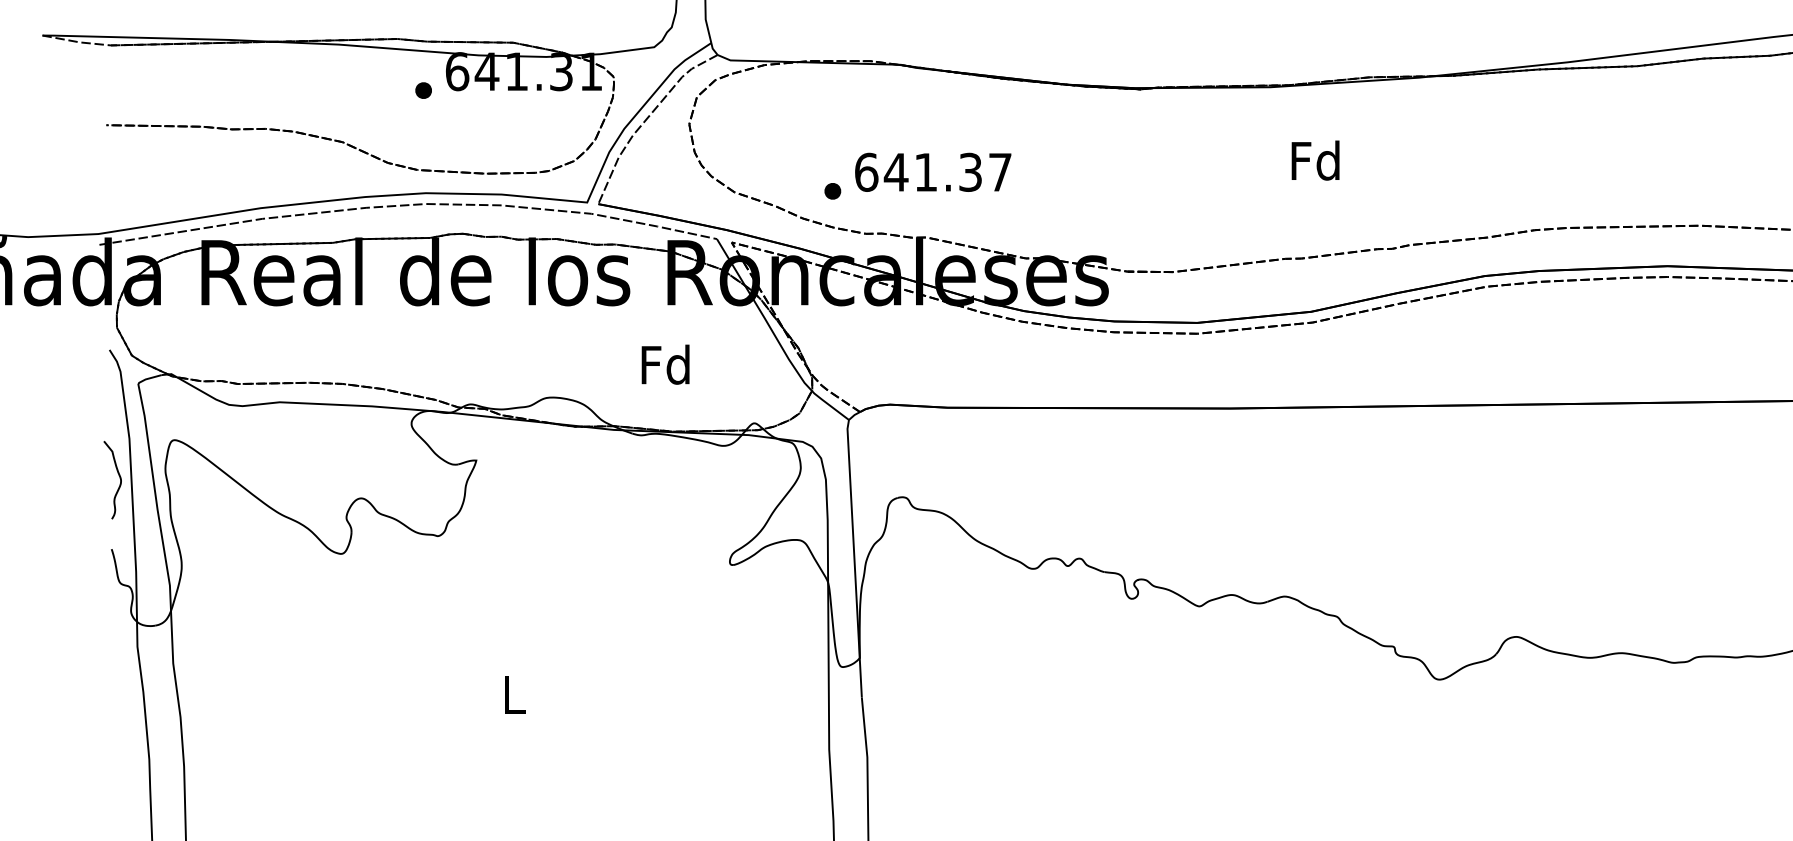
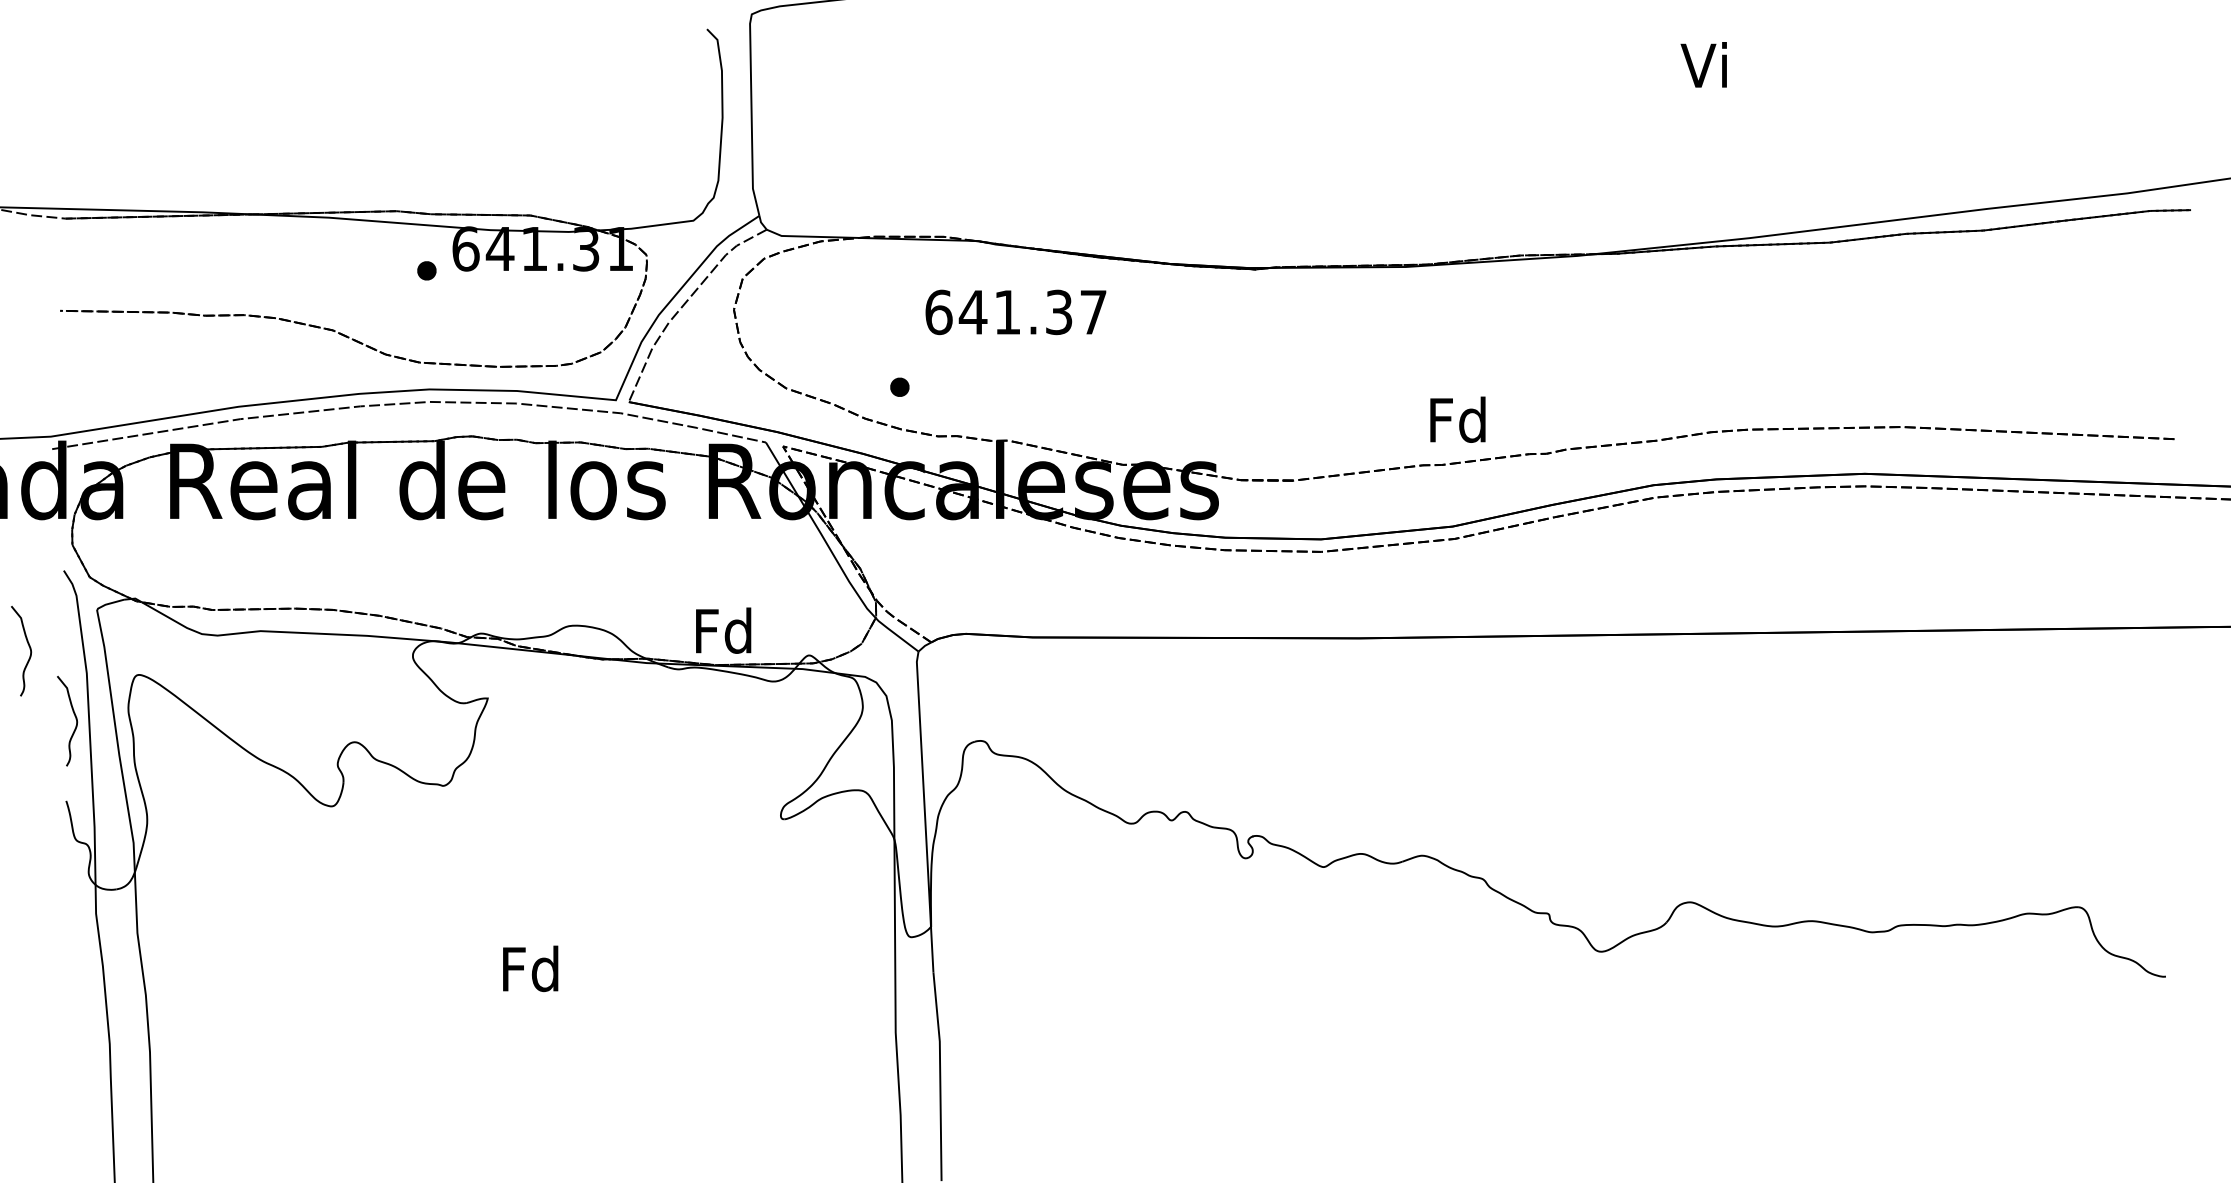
text: (1315, 160) -> (1457, 419), moved
text: (932, 172) -> (1015, 312), moved
text: (665, 364) -> (723, 630), moved
curve: (79, 418) -> (29, 649), added
text: (513, 694) -> (530, 968), L -> Fd

